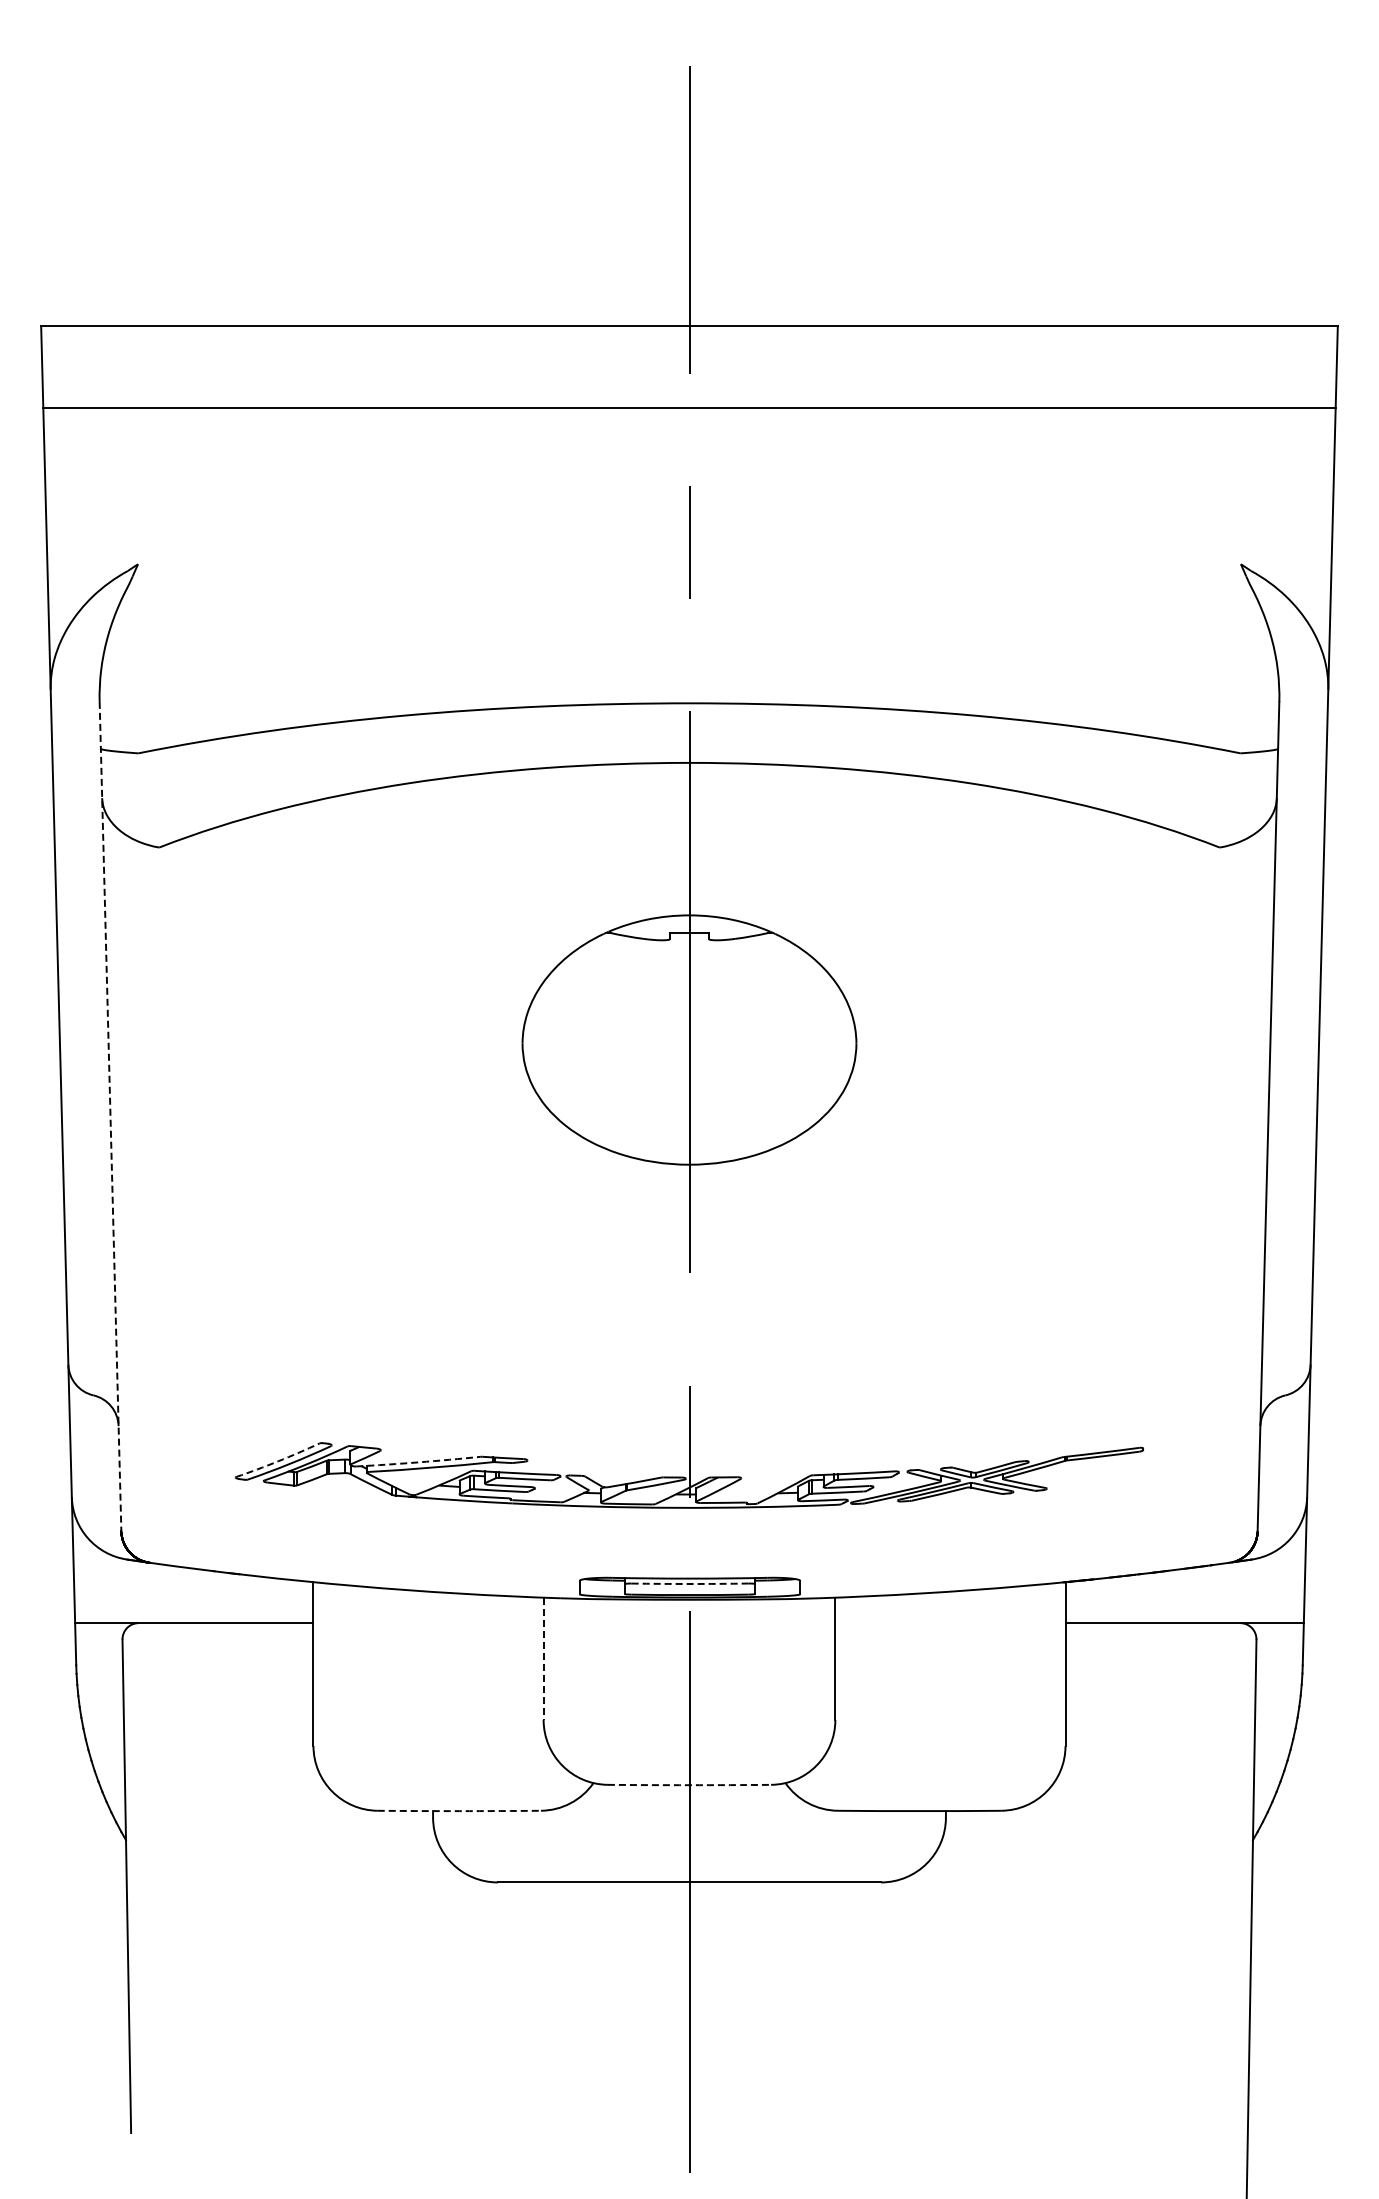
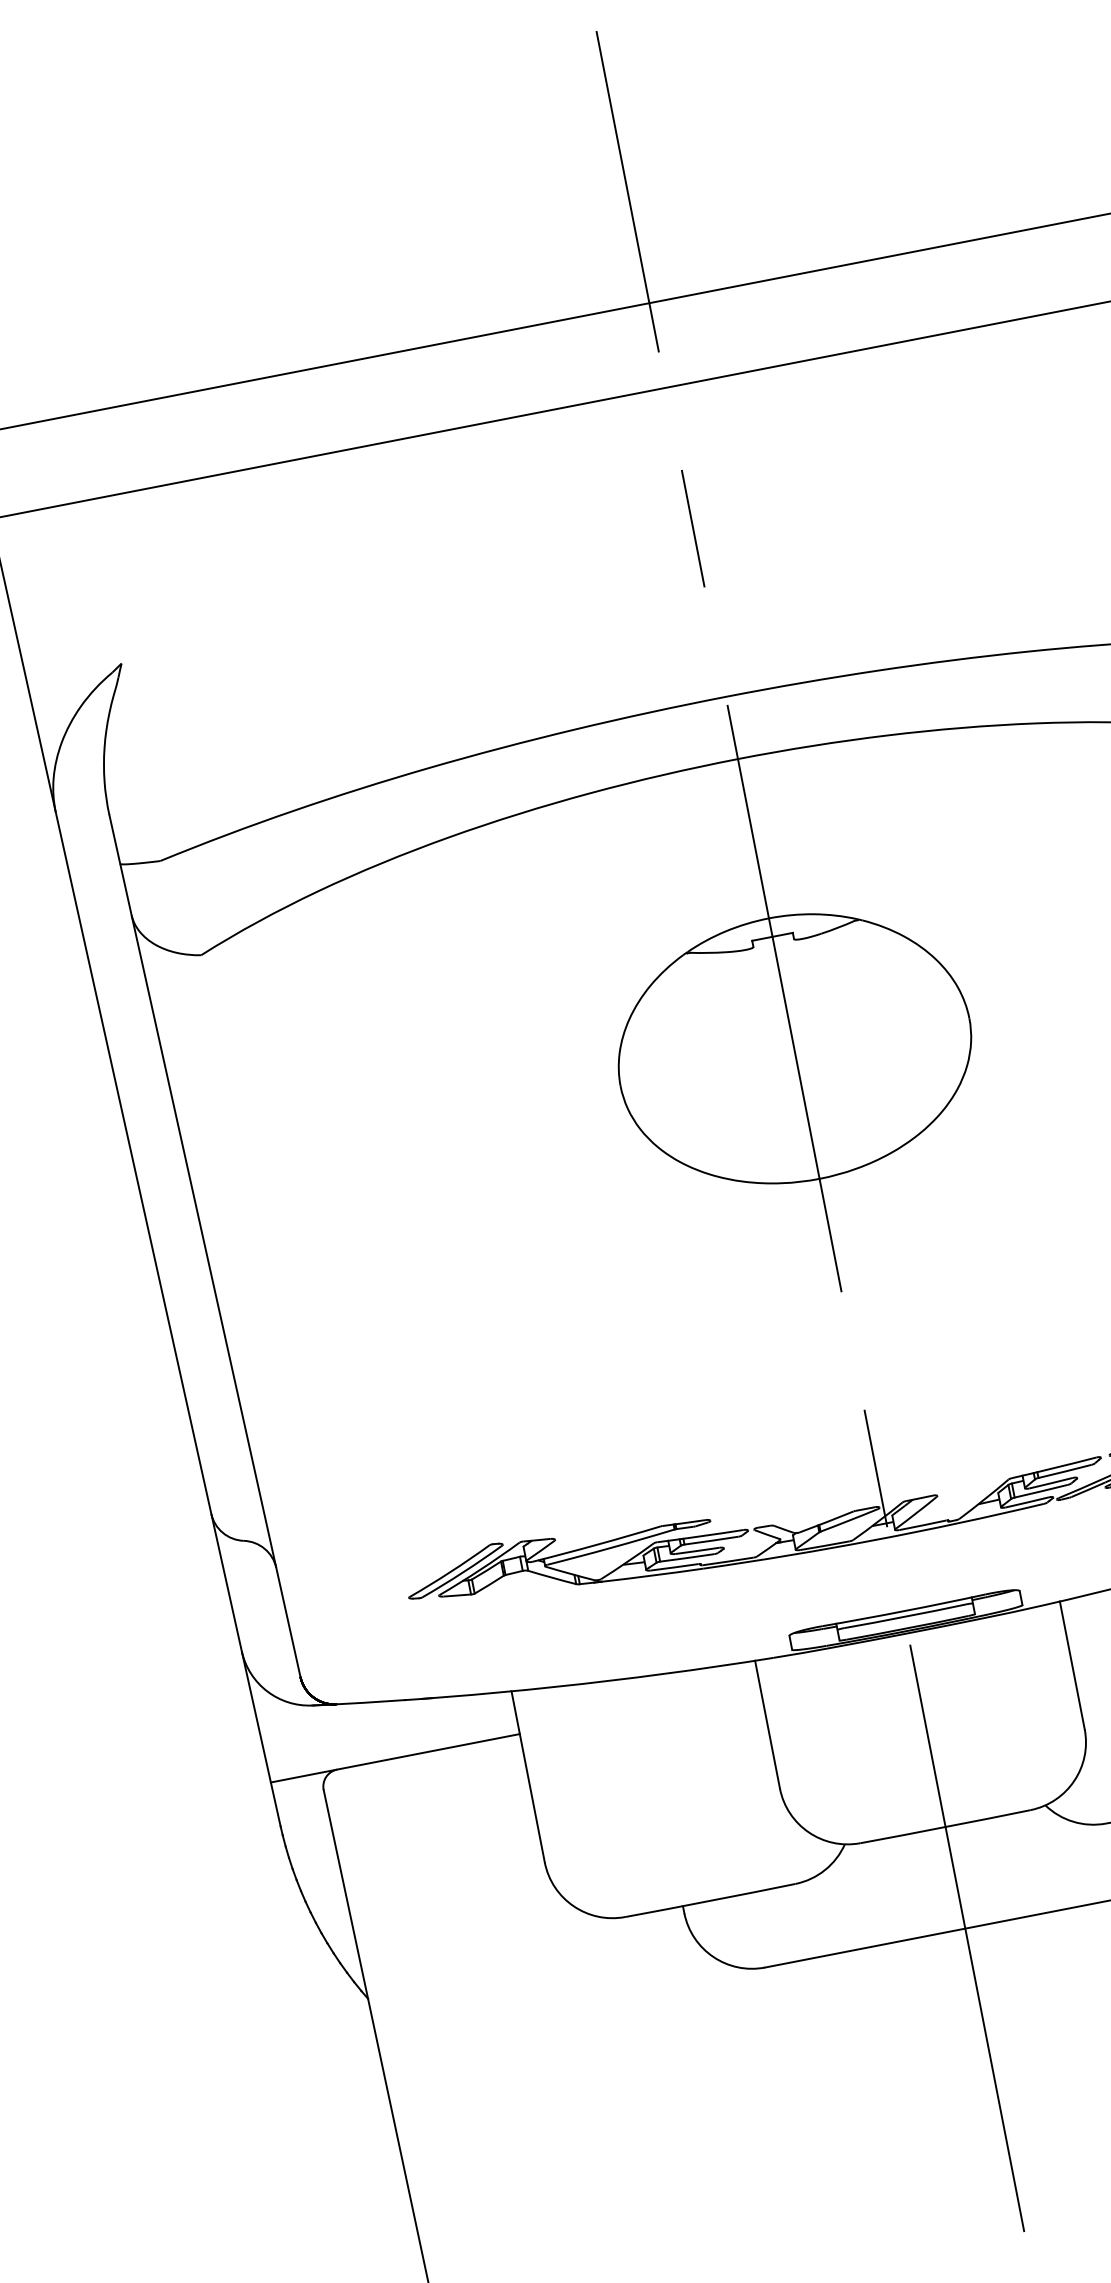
line: (110, 1116) -> (204, 1246), dashed -> solid
arc: (278, 1461) -> (450, 1572), dashed -> solid
arc: (418, 1462) -> (596, 1544), dashed -> solid
arc: (689, 1583) -> (904, 1616), dashed -> solid
line: (543, 1659) -> (767, 1725), dashed -> solid
arc: (689, 1785) -> (945, 1827), dashed -> solid
arc: (459, 1811) -> (710, 1901), dashed -> solid

